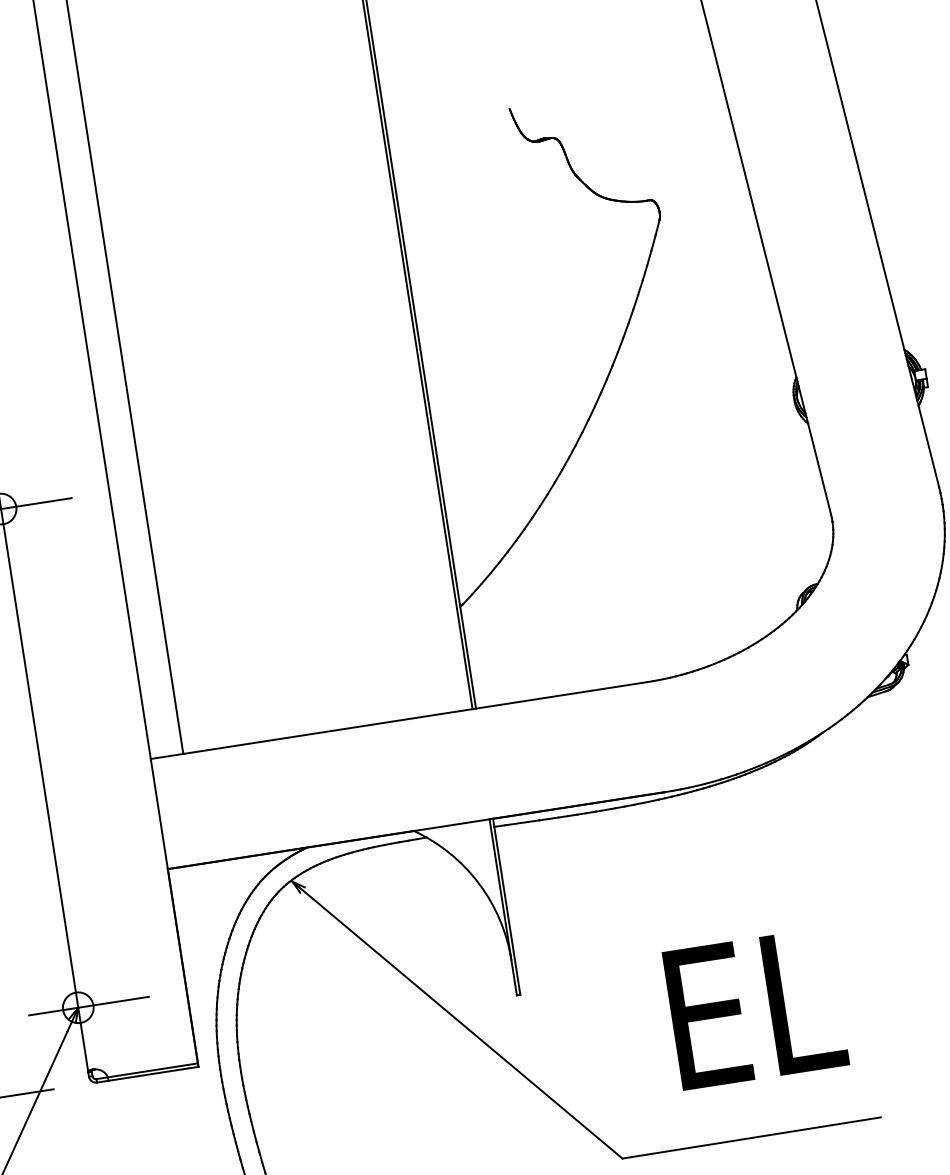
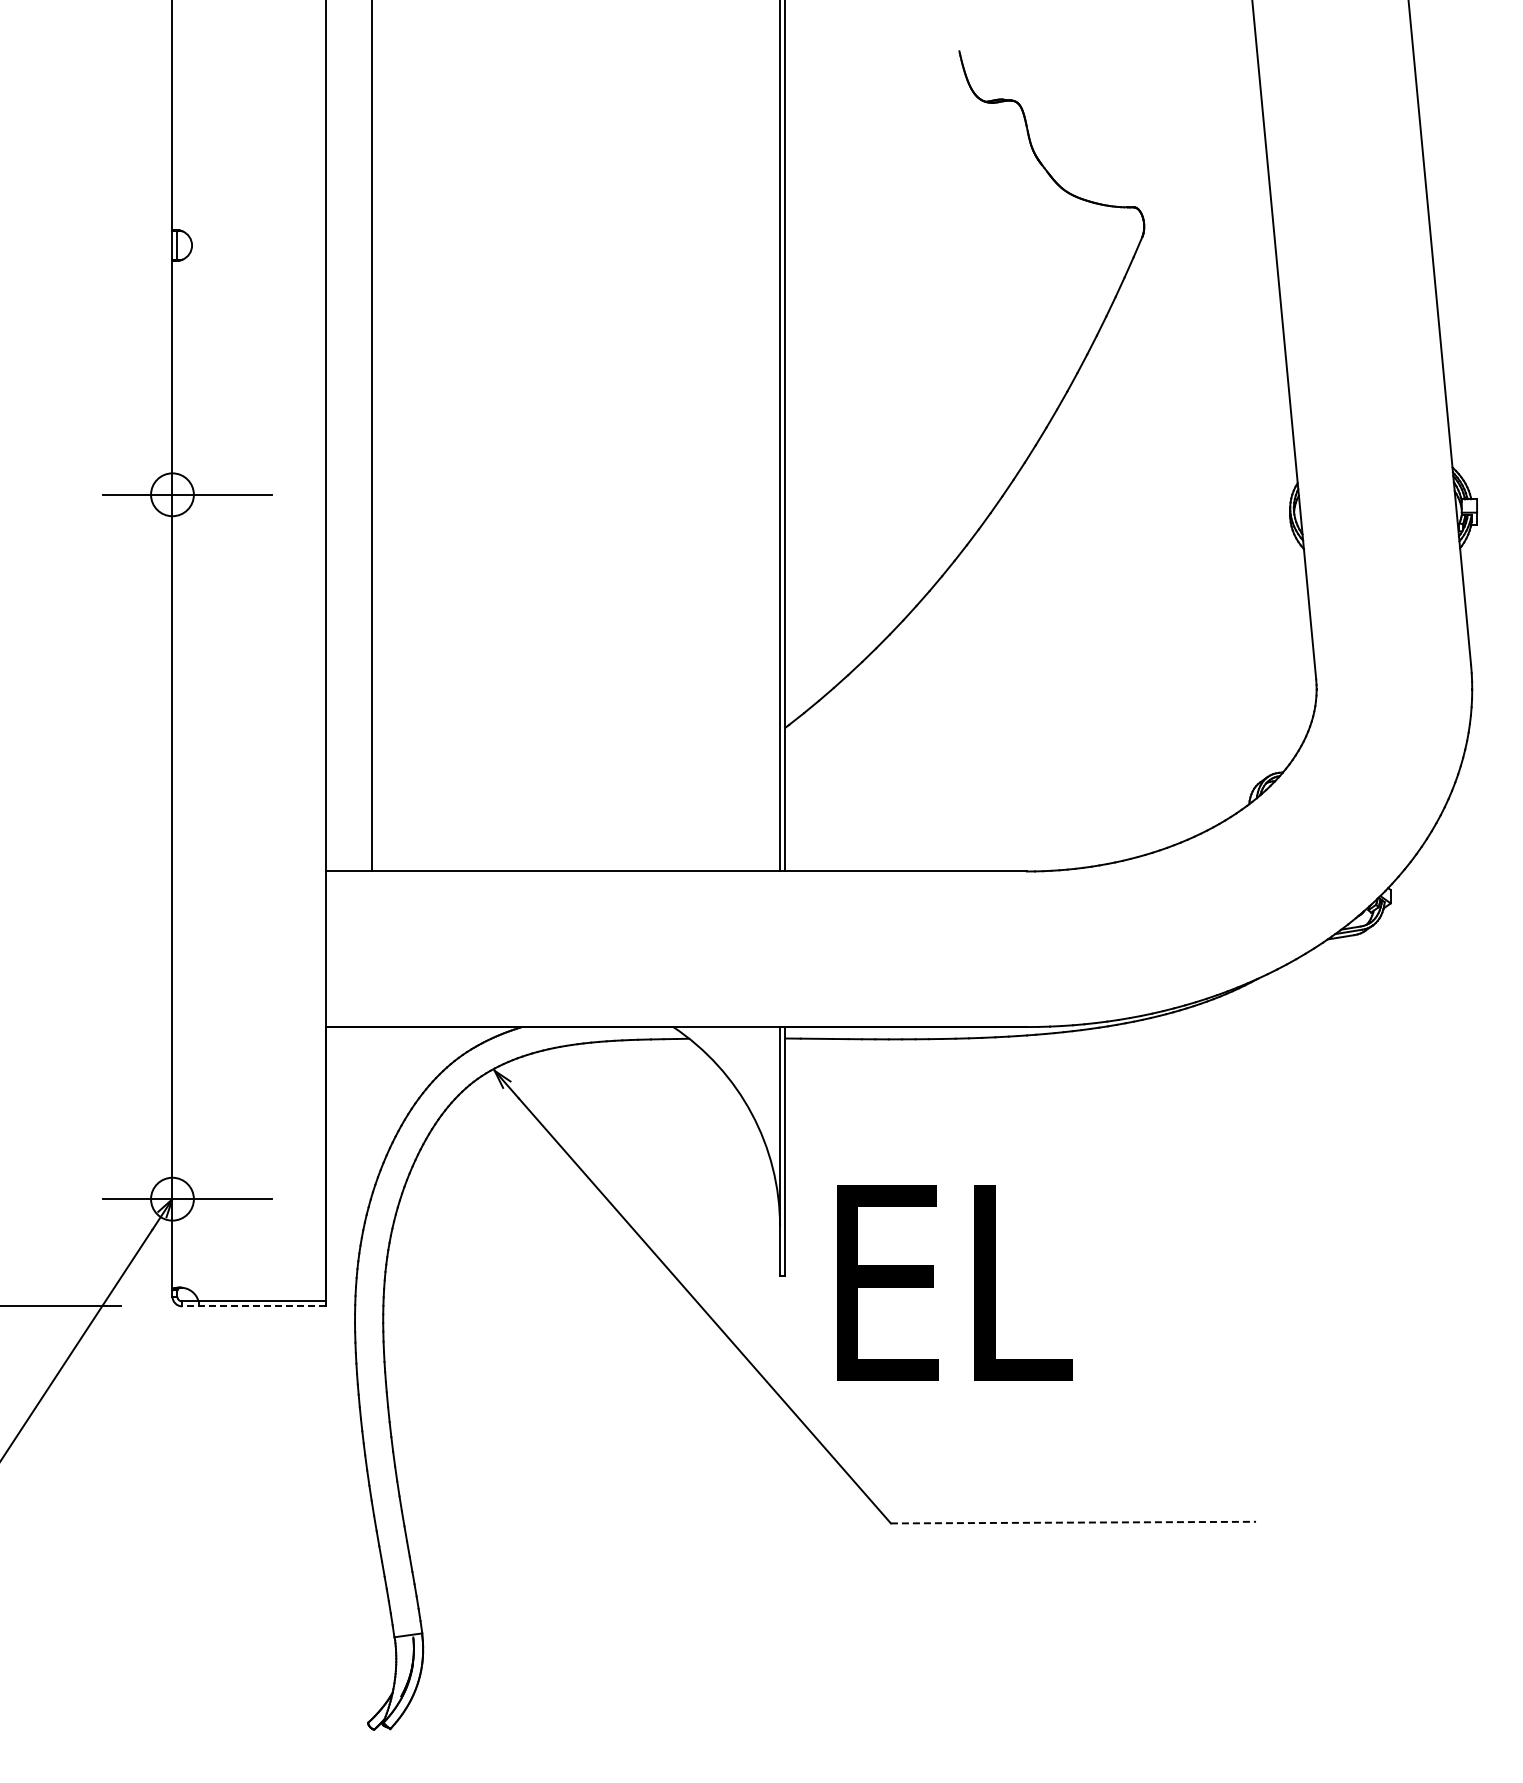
text: (755, 1008) -> (954, 1282), moved
line: (147, 1074) -> (253, 1306), solid -> dashed
line: (751, 1137) -> (1073, 1522), solid -> dashed

